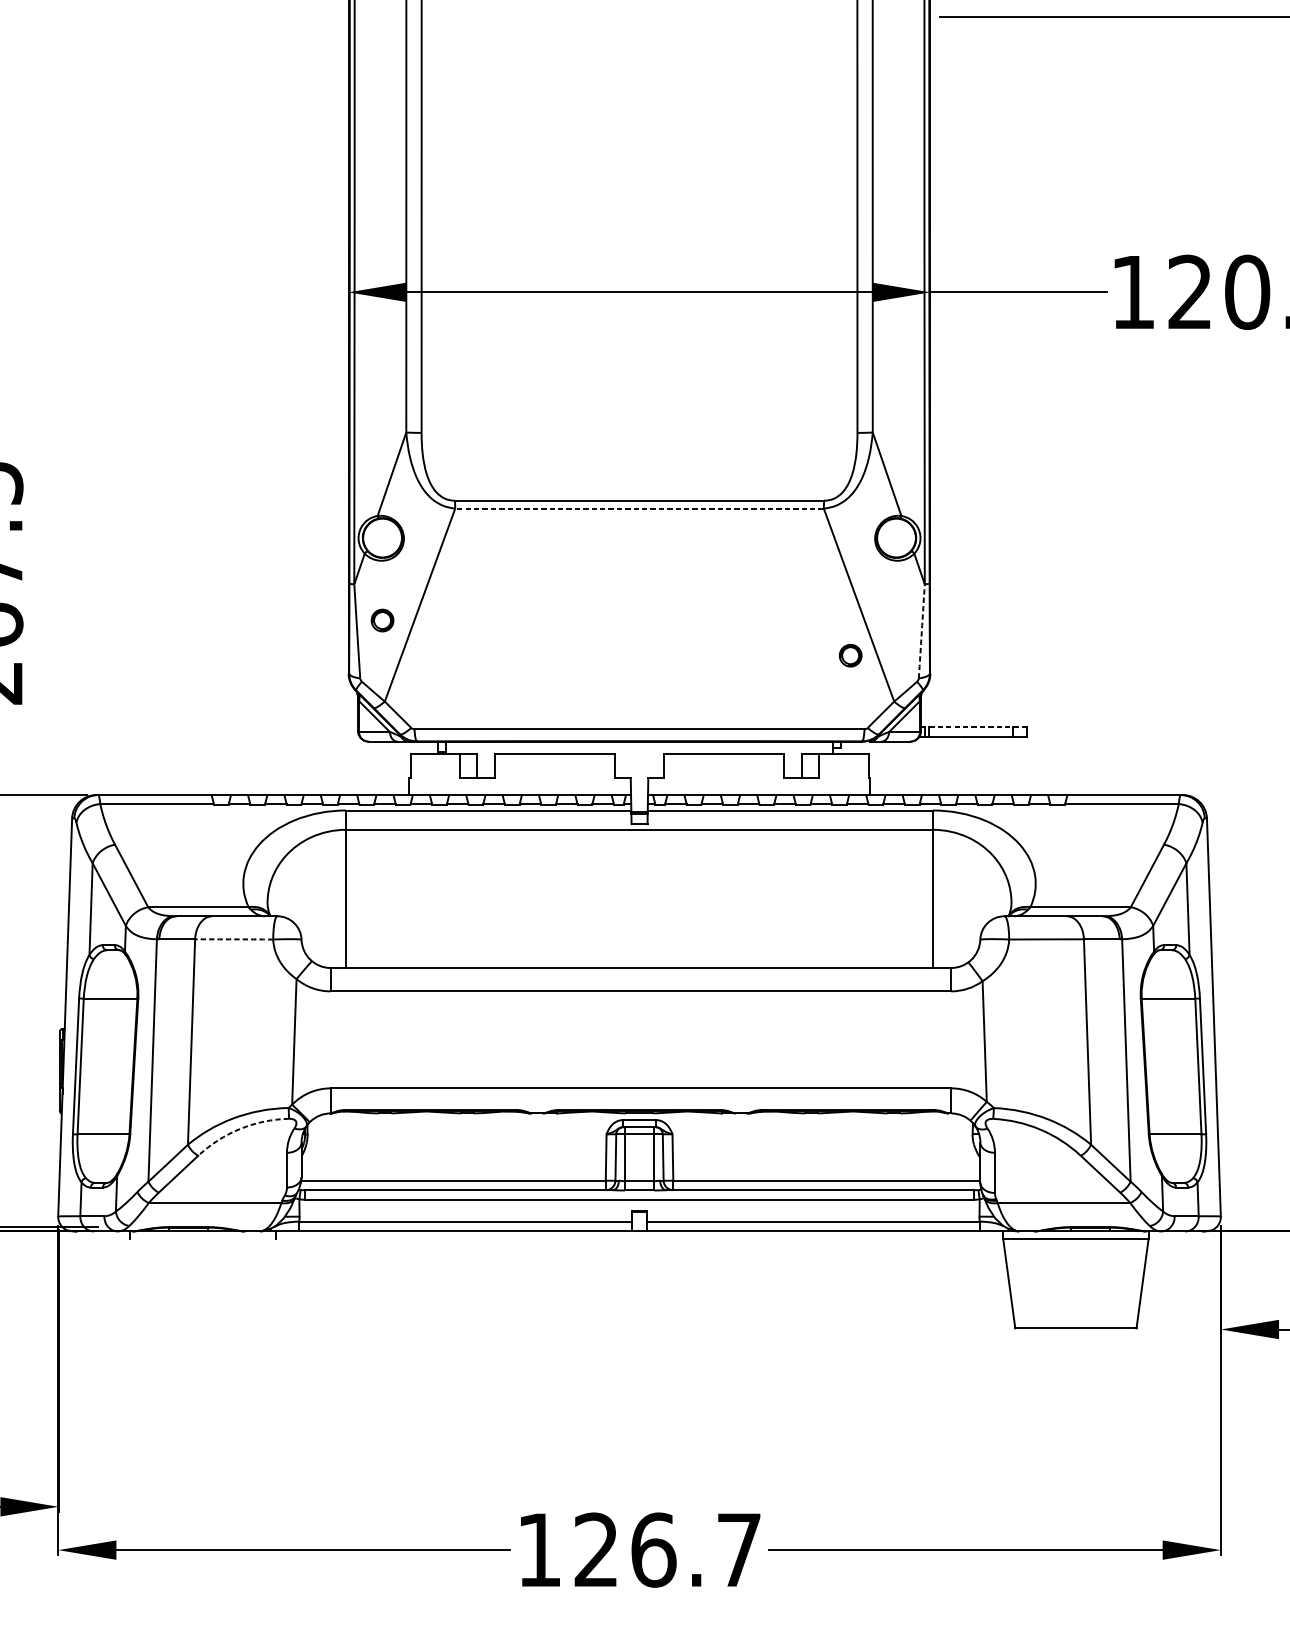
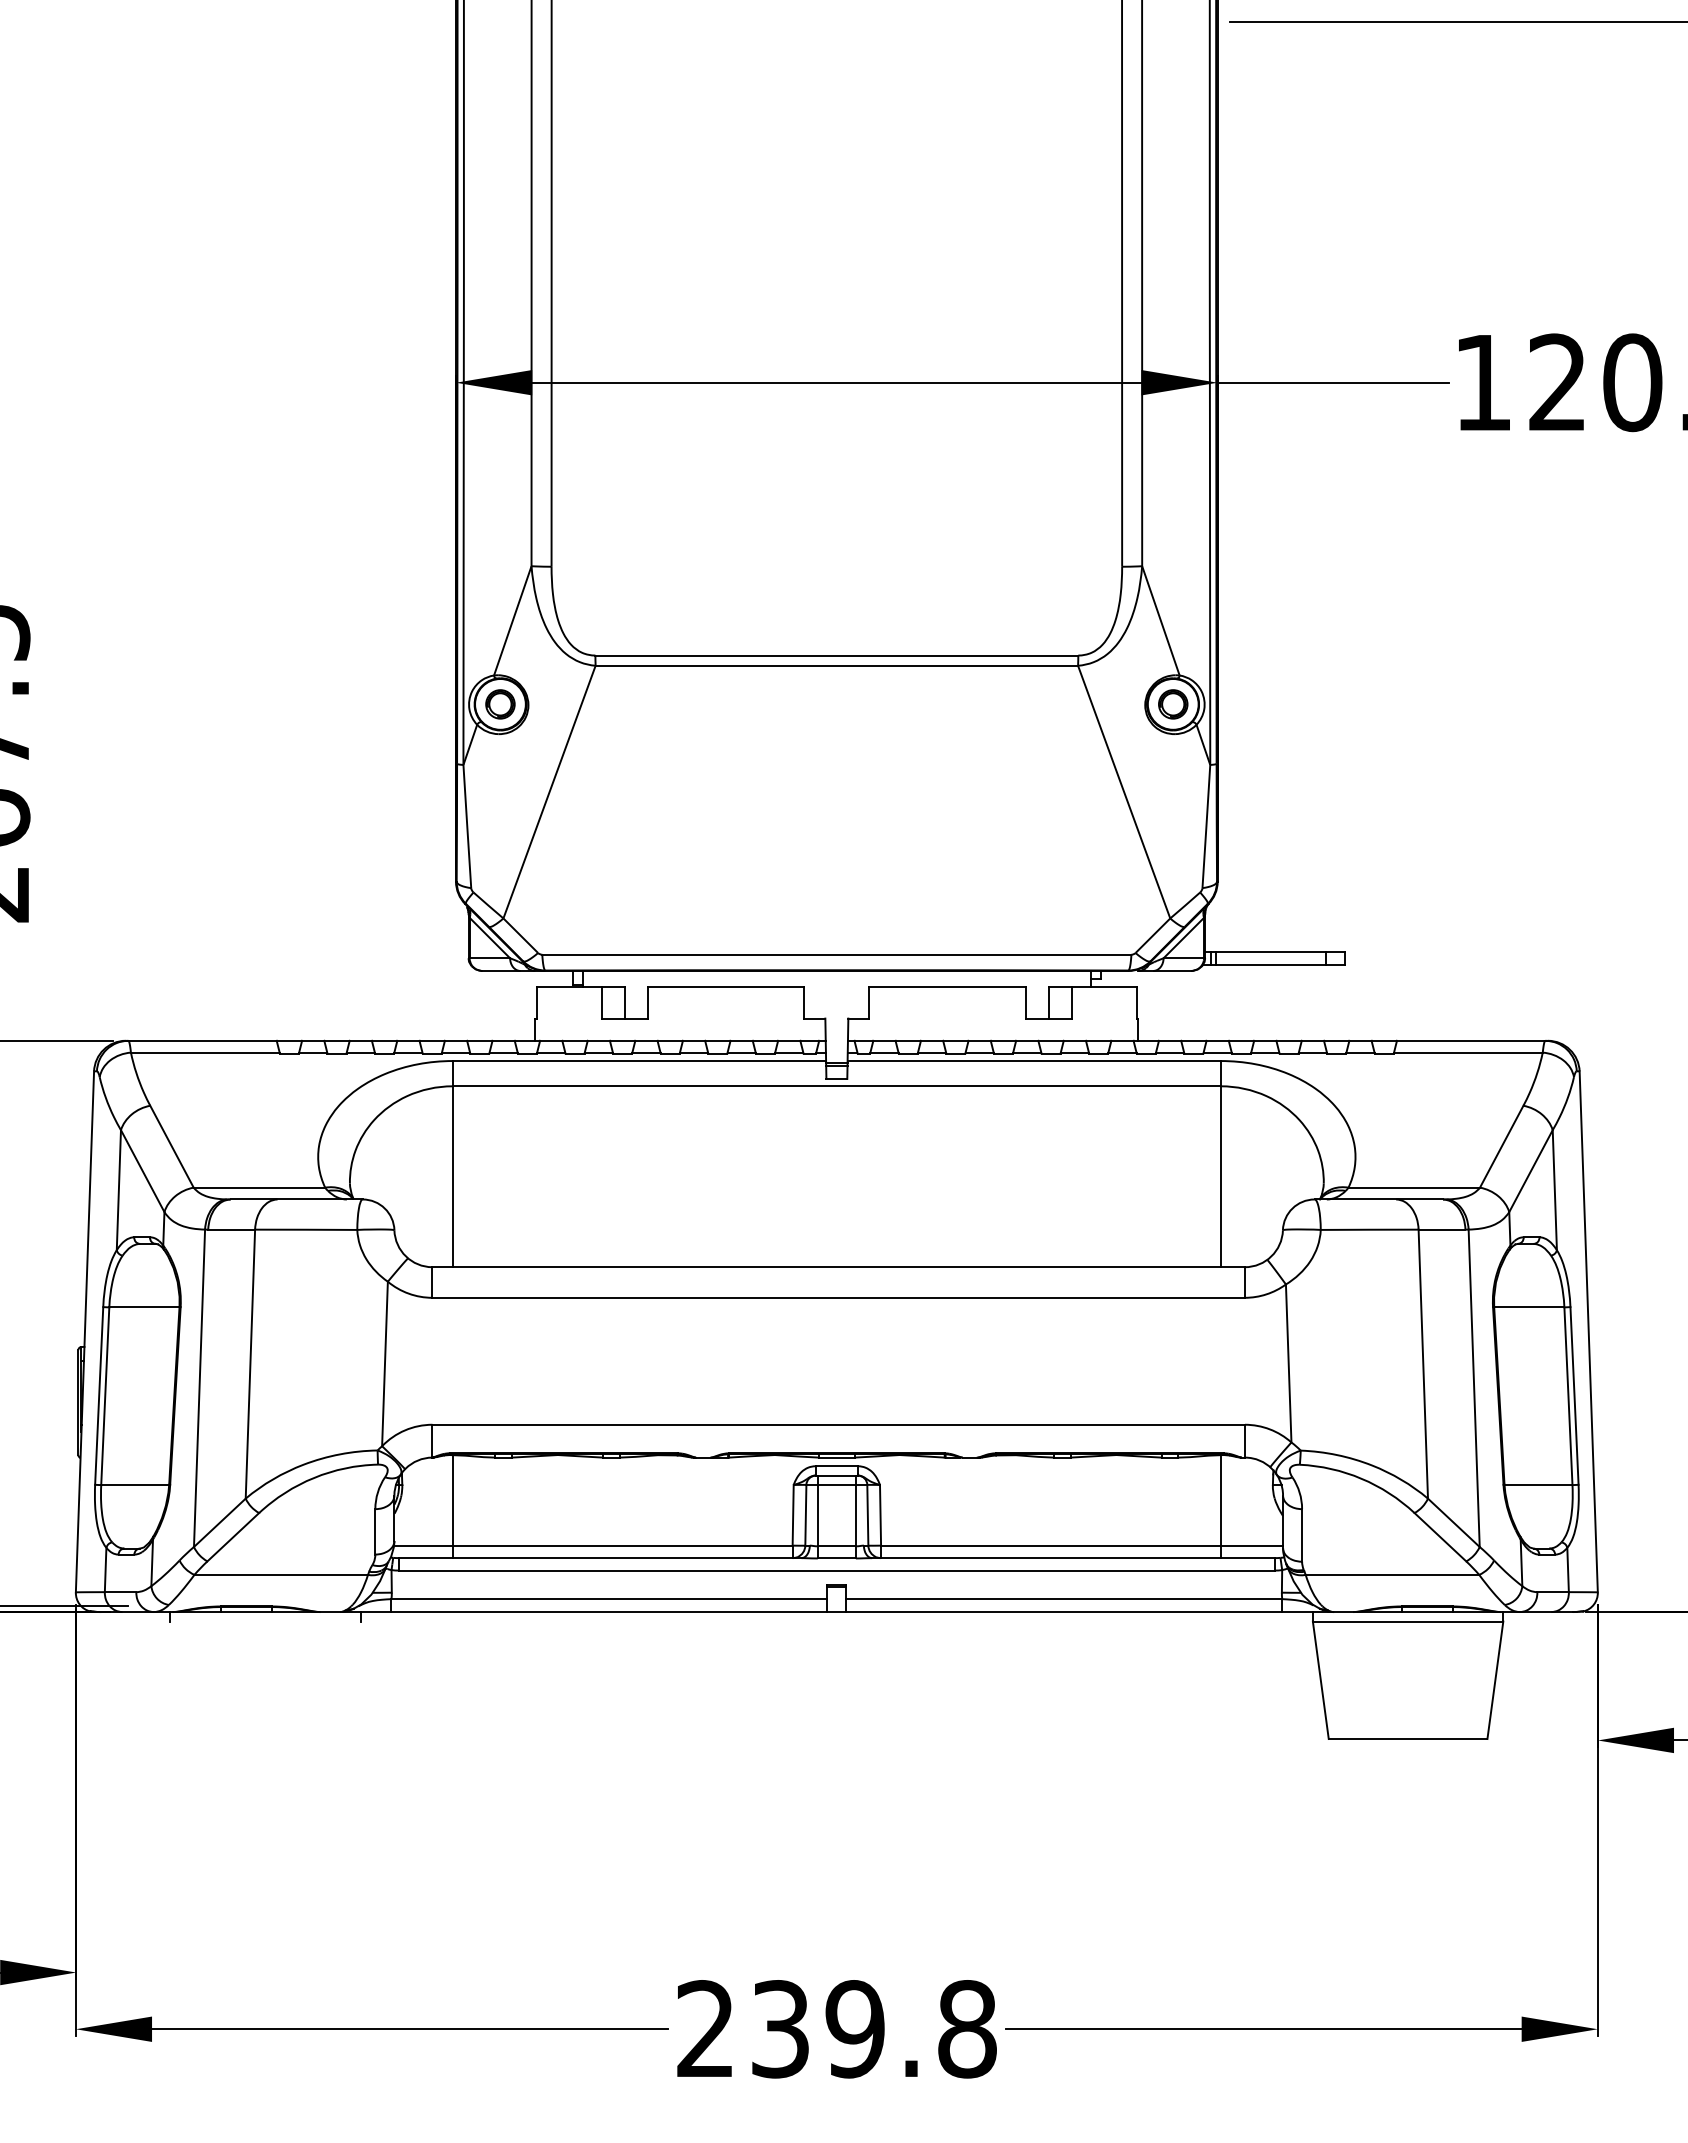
line: (639, 508) -> (836, 665), dashed -> solid
part: (382, 620) -> (500, 704), moved
arc: (921, 631) -> (1206, 826), dashed -> solid
part: (850, 655) -> (1173, 704), moved
line: (973, 726) -> (1274, 951), dashed -> solid
arc: (234, 939) -> (306, 1229), dashed -> solid
arc: (240, 1128) -> (314, 1477), dashed -> solid
line: (345, 1150) -> (452, 1506), added
line: (933, 1150) -> (1221, 1506), added
text: (639, 1550) -> (836, 2029), 126.7 -> 239.8

